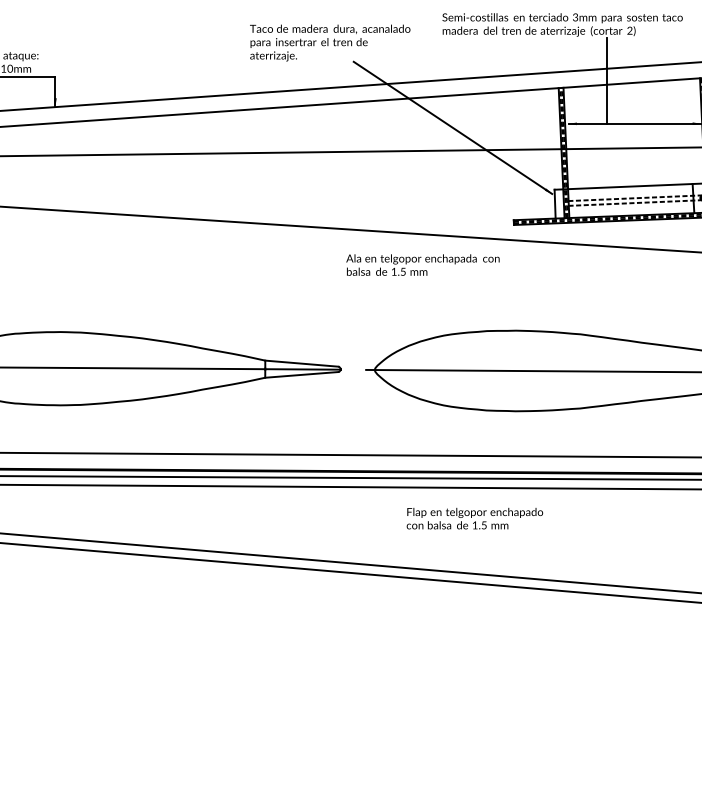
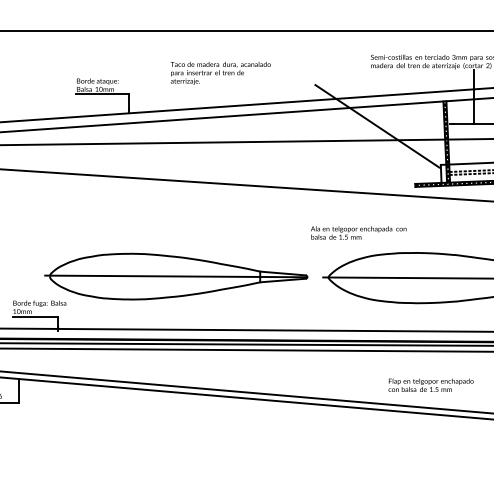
text: (329, 43) -> (220, 73), moved
text: (422, 264) -> (358, 232), moved
text: (473, 517) -> (430, 384), moved

